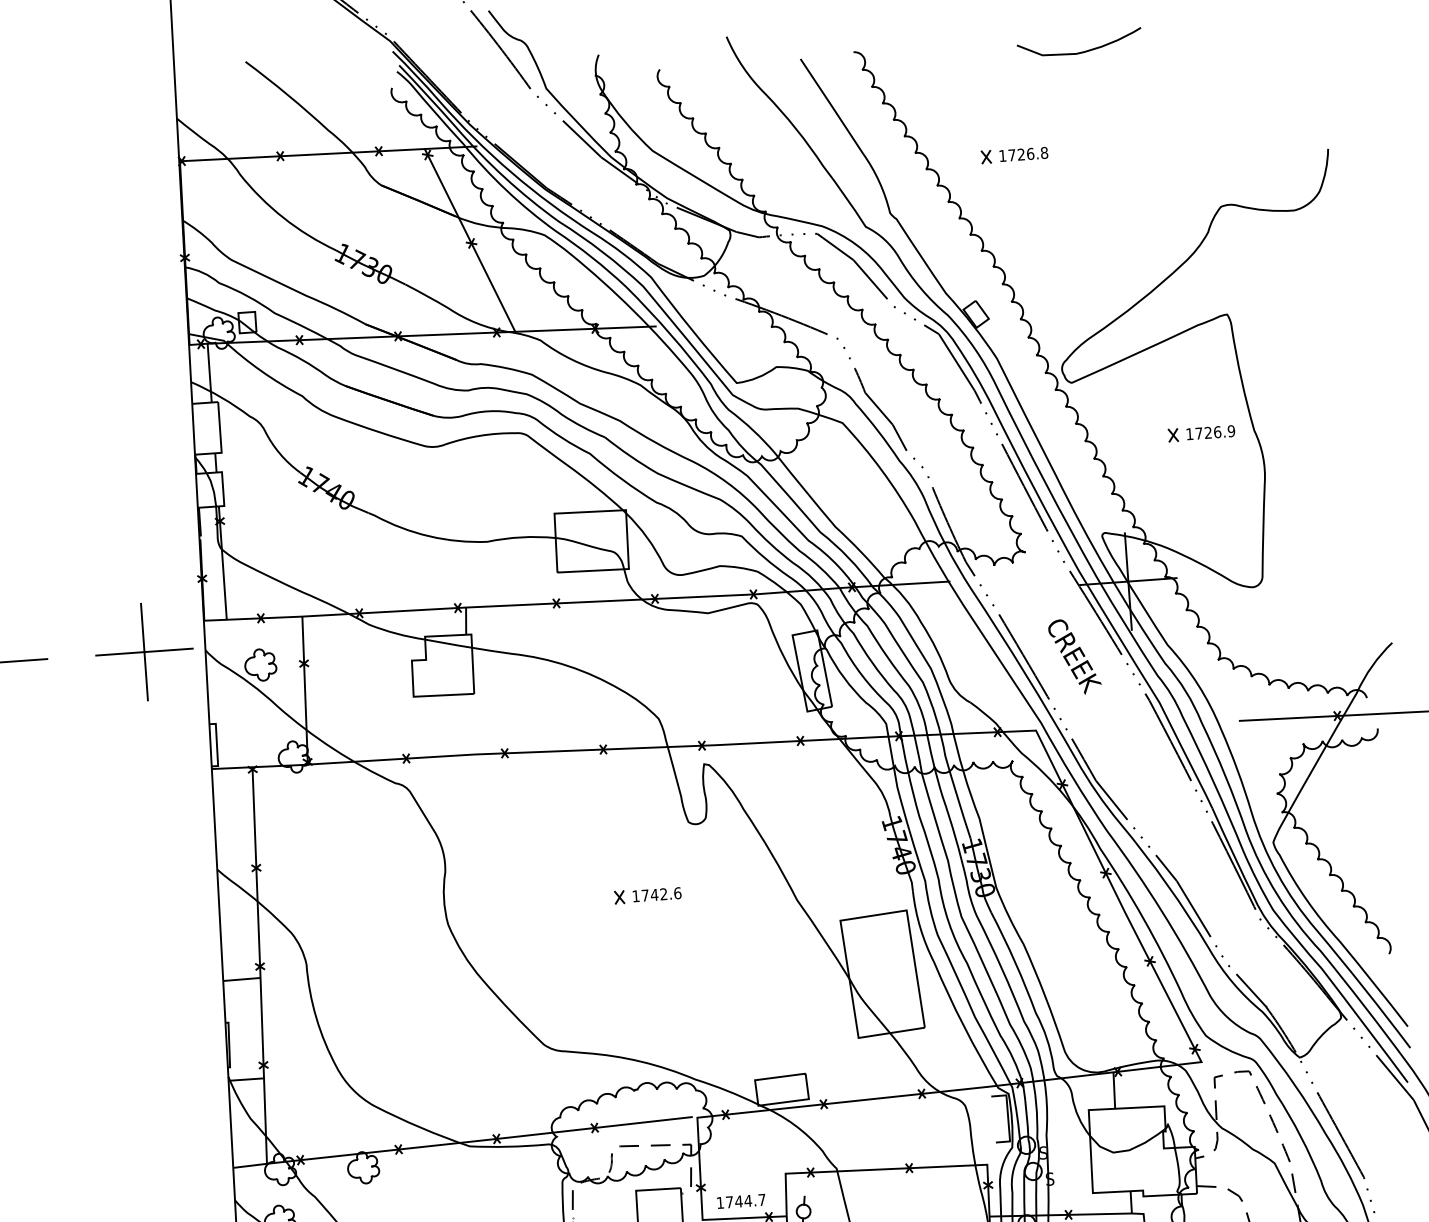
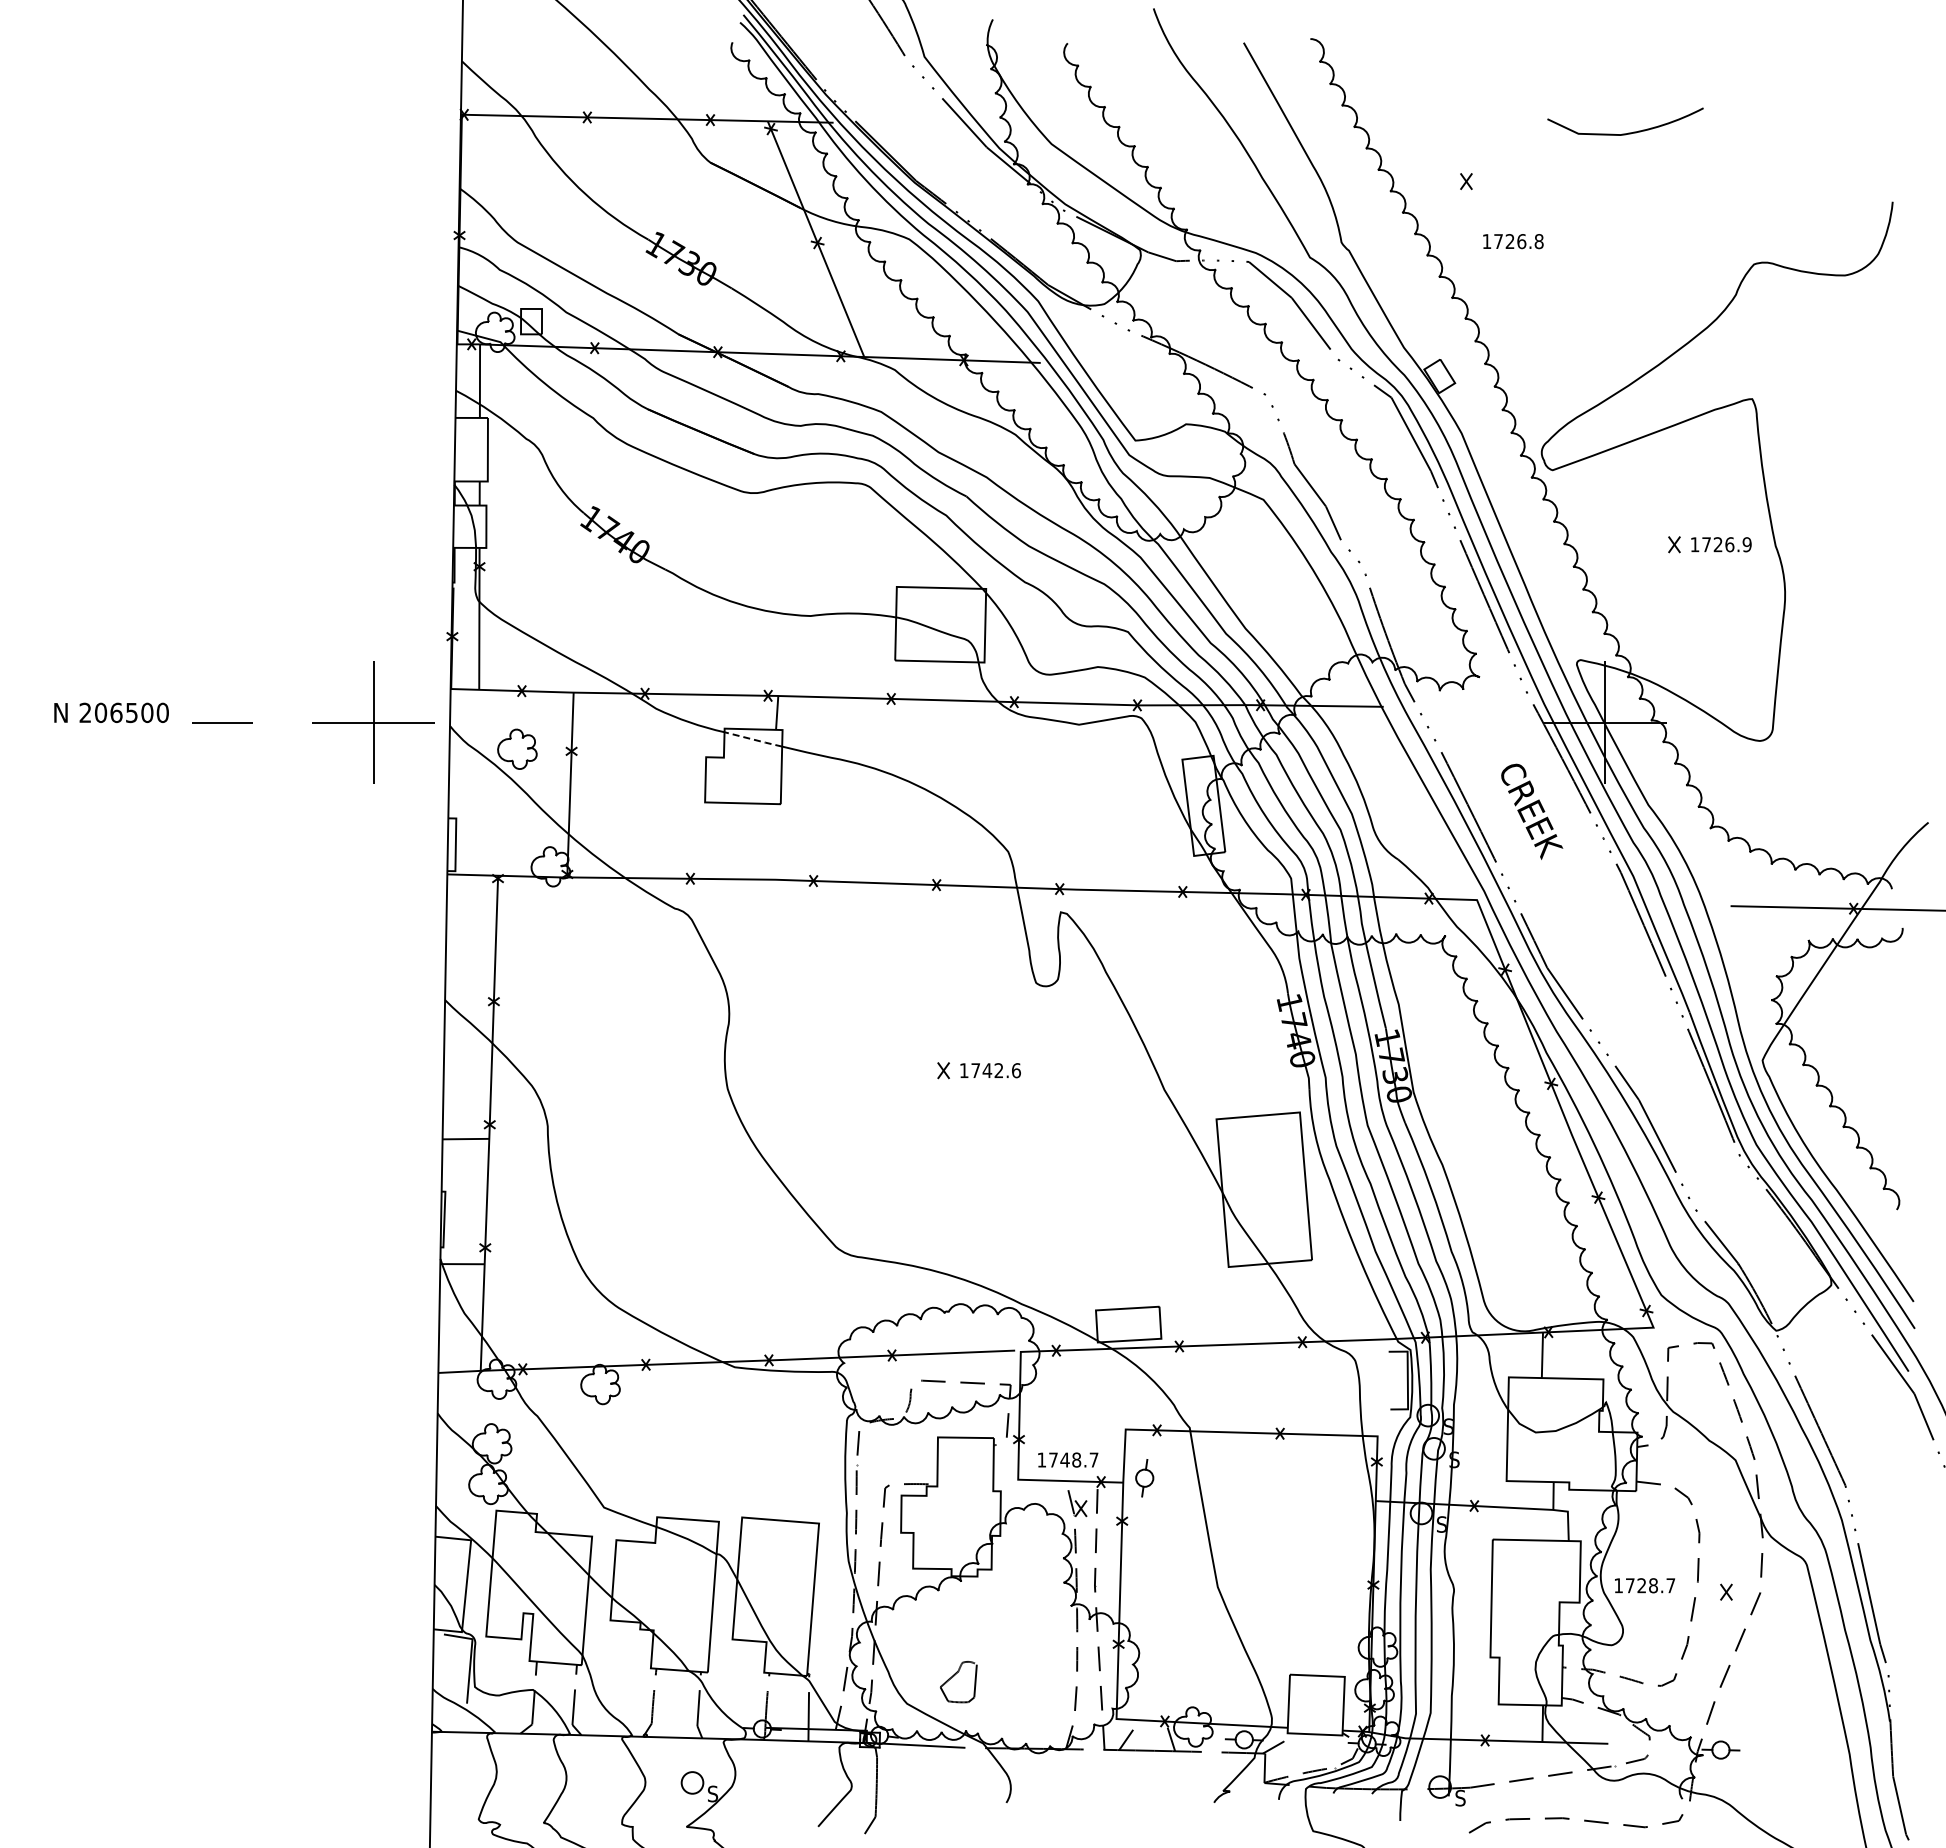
curve: (1082, 51) -> (1628, 132), moved
text: (1023, 154) -> (1513, 241), moved
line: (447, 643) -> (752, 739), solid -> dashed
text: (748, 1200) -> (1076, 1459), 1744.7 -> 1748.7

